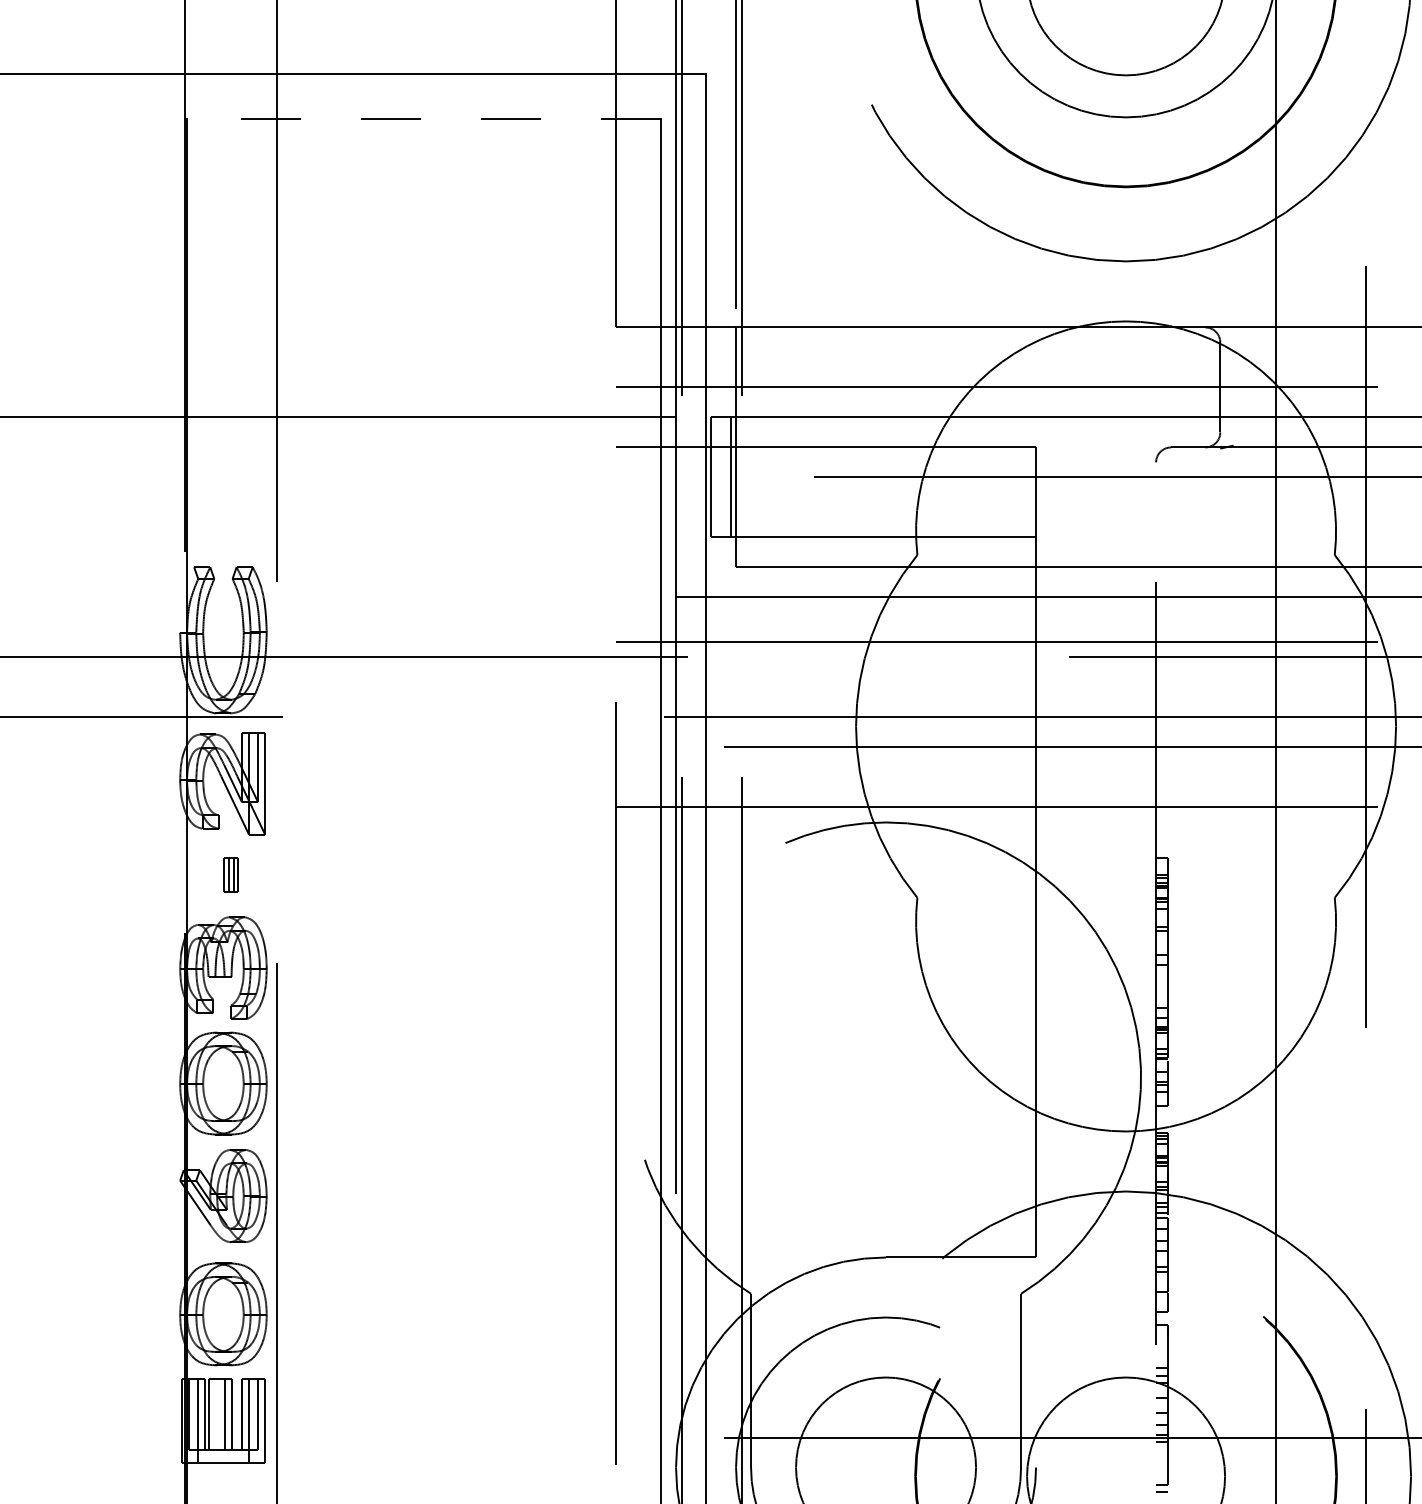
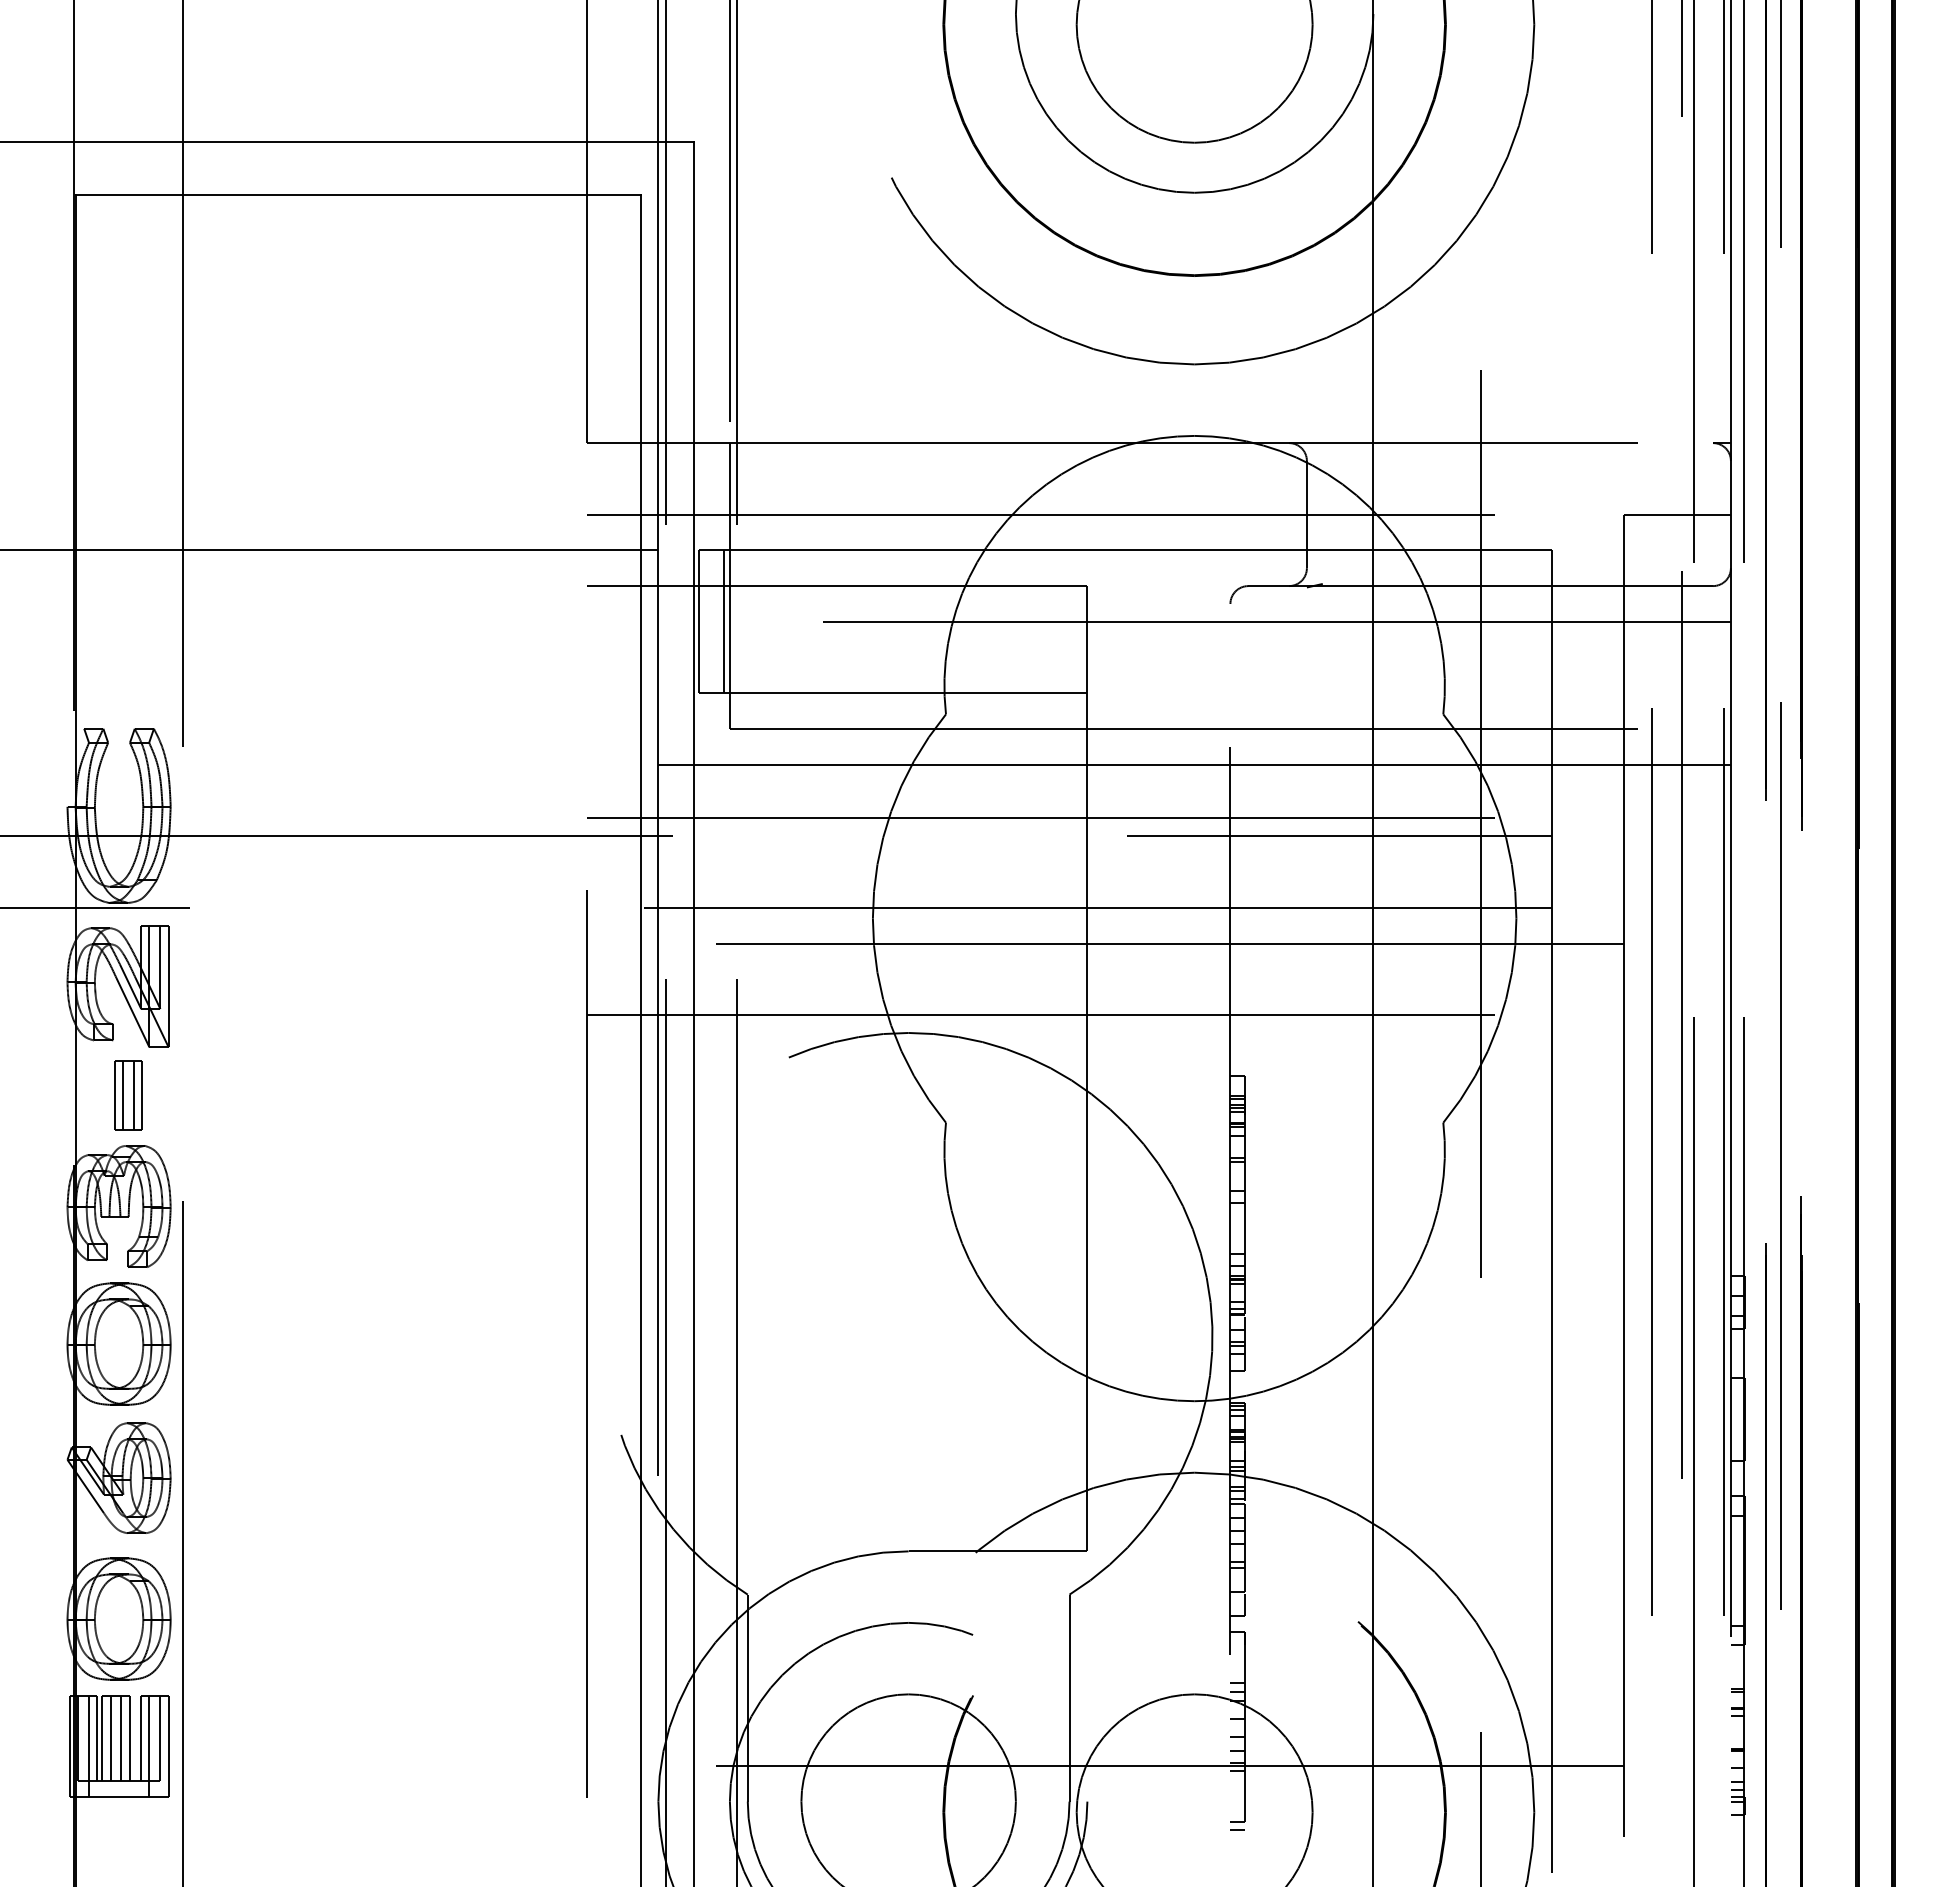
line: (423, 119) -> (357, 195), dashed -> solid
part: (231, 874) -> (128, 1095), size x1.67
line: (216, 1413) -> (110, 1737), added

